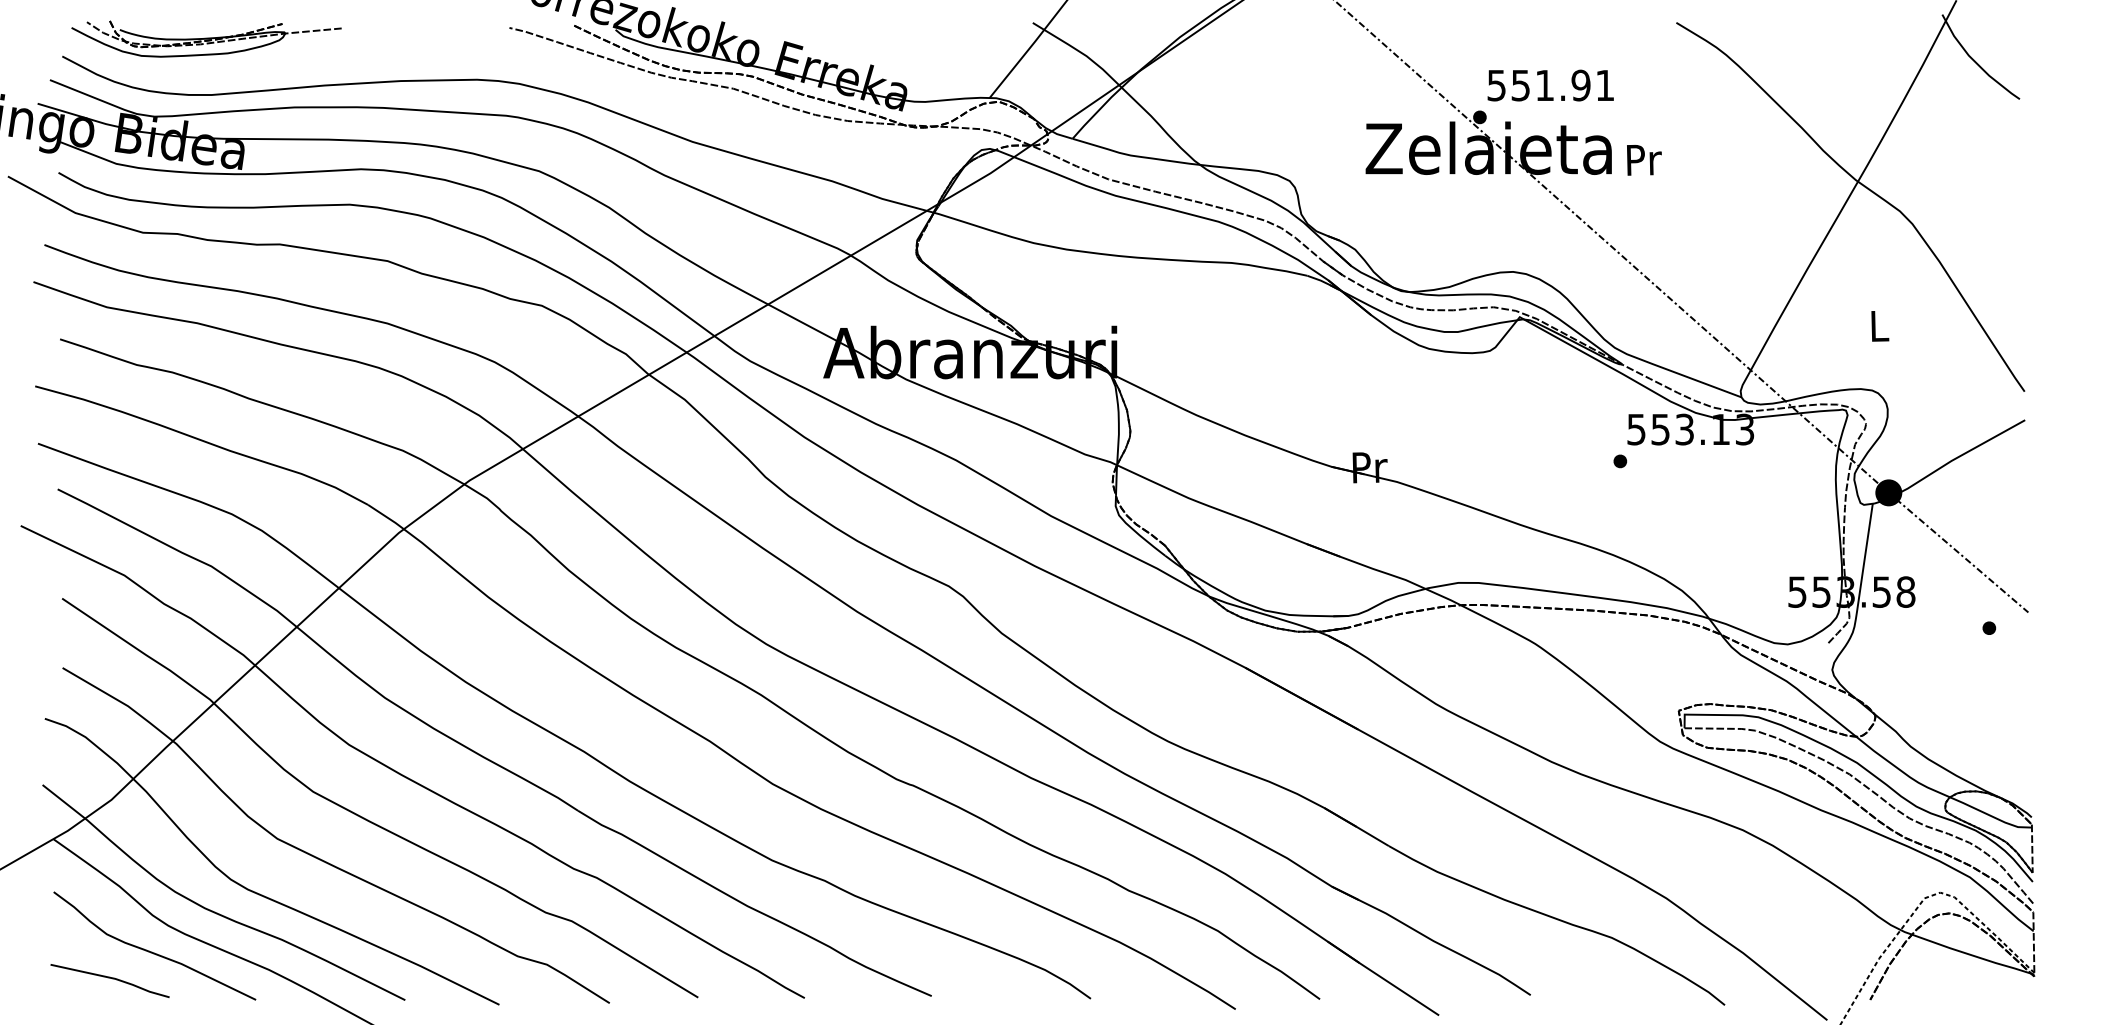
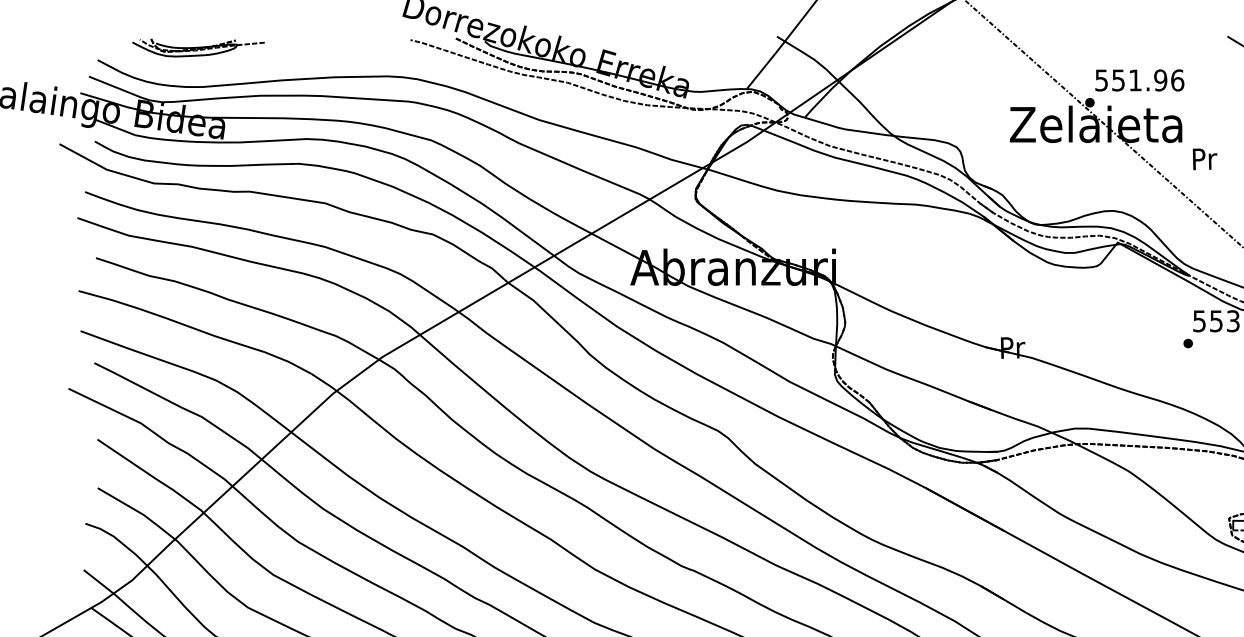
part: (206, 38) -> (198, 47), size x0.7
text: (1605, 85) -> (1177, 80), 551.91 -> 551.96
text: (1644, 160) -> (1205, 159), moved

